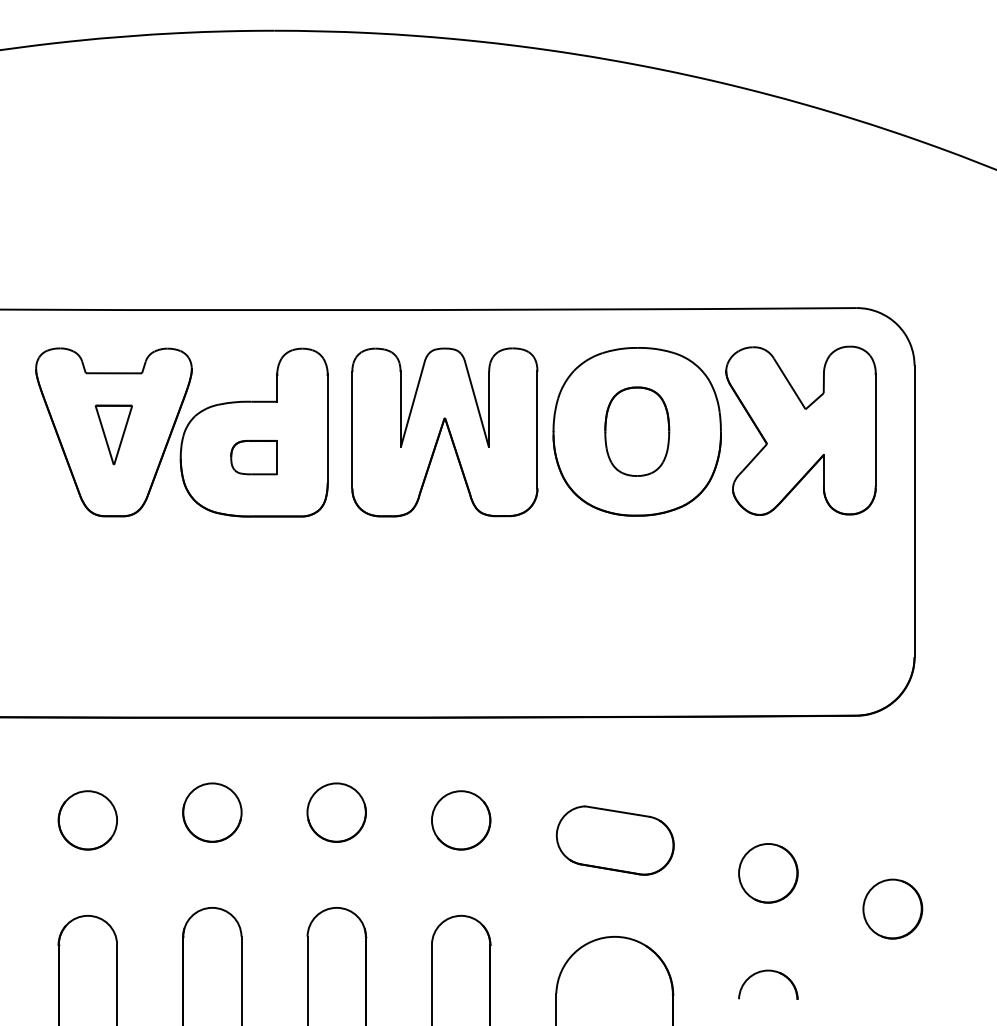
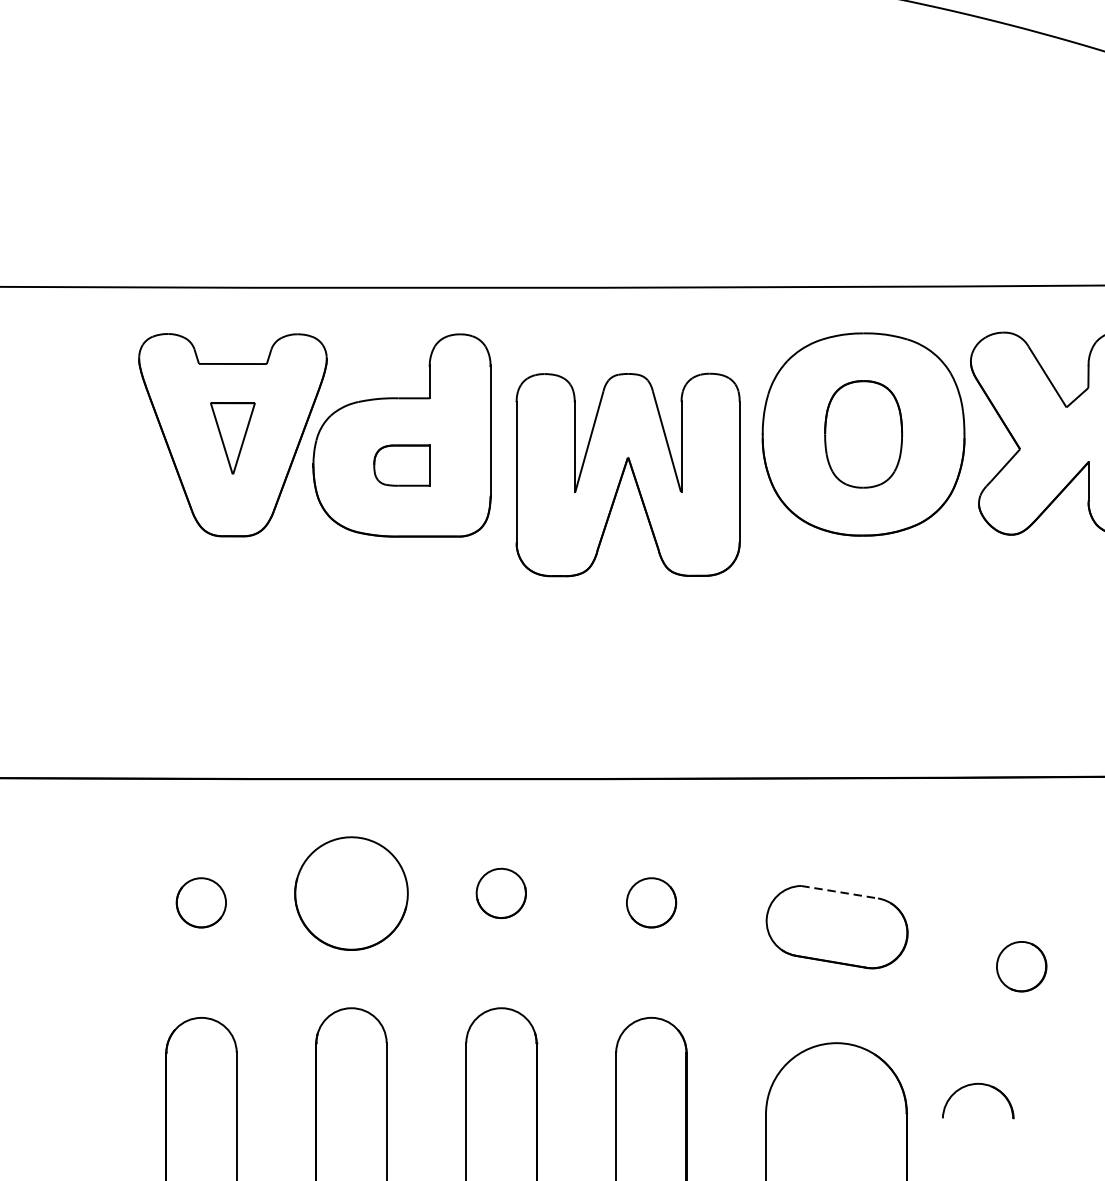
part: (444, 432) -> (627, 475), moved
line: (617, 811) -> (839, 892), solid -> dashed
part: (212, 812) -> (351, 893), size x1.6
part: (336, 812) -> (501, 893), size x0.7
part: (87, 820) -> (201, 902), size x0.7
part: (461, 820) -> (651, 902), size x0.7
part: (768, 873) -> (1021, 966), size x0.7
part: (768, 971) -> (978, 1084), moved

